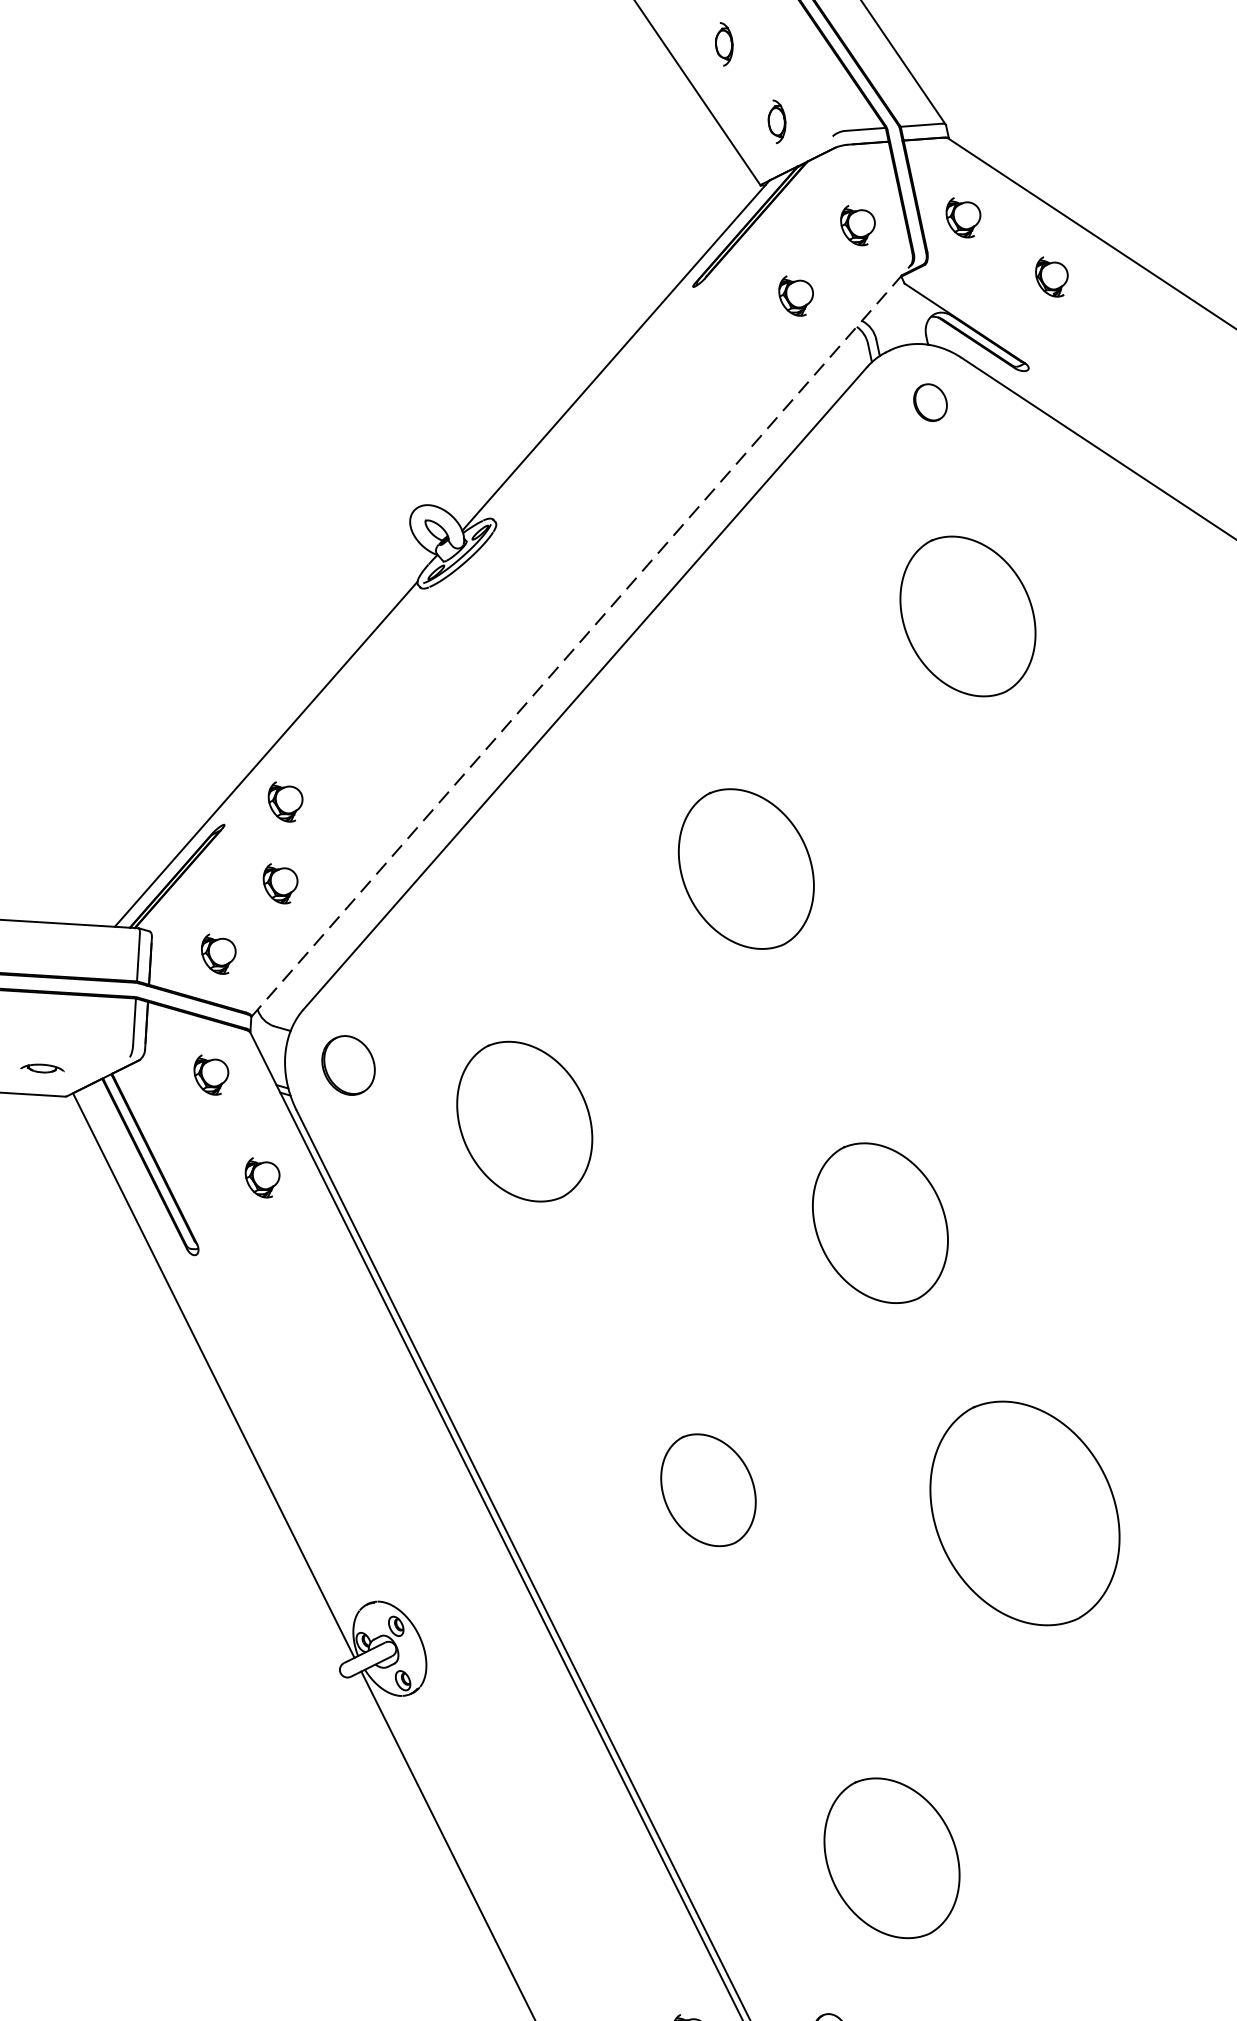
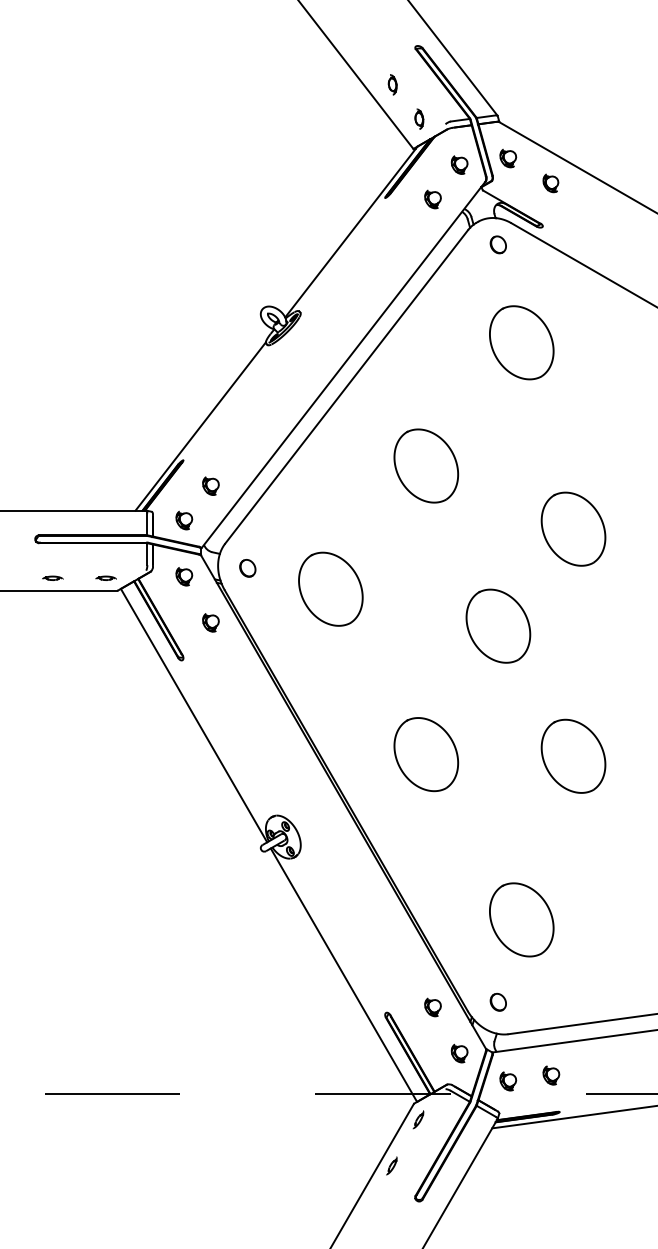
line: (581, 641) -> (343, 365), dashed -> solid
part: (284, 800) -> (210, 447), removed
part: (1054, 1022) -> (573, 528), added
part: (348, 1066) -> (247, 568), size x0.62
part: (708, 1489) -> (426, 754), size x1.43
part: (1024, 1511) -> (573, 755), size x0.71

